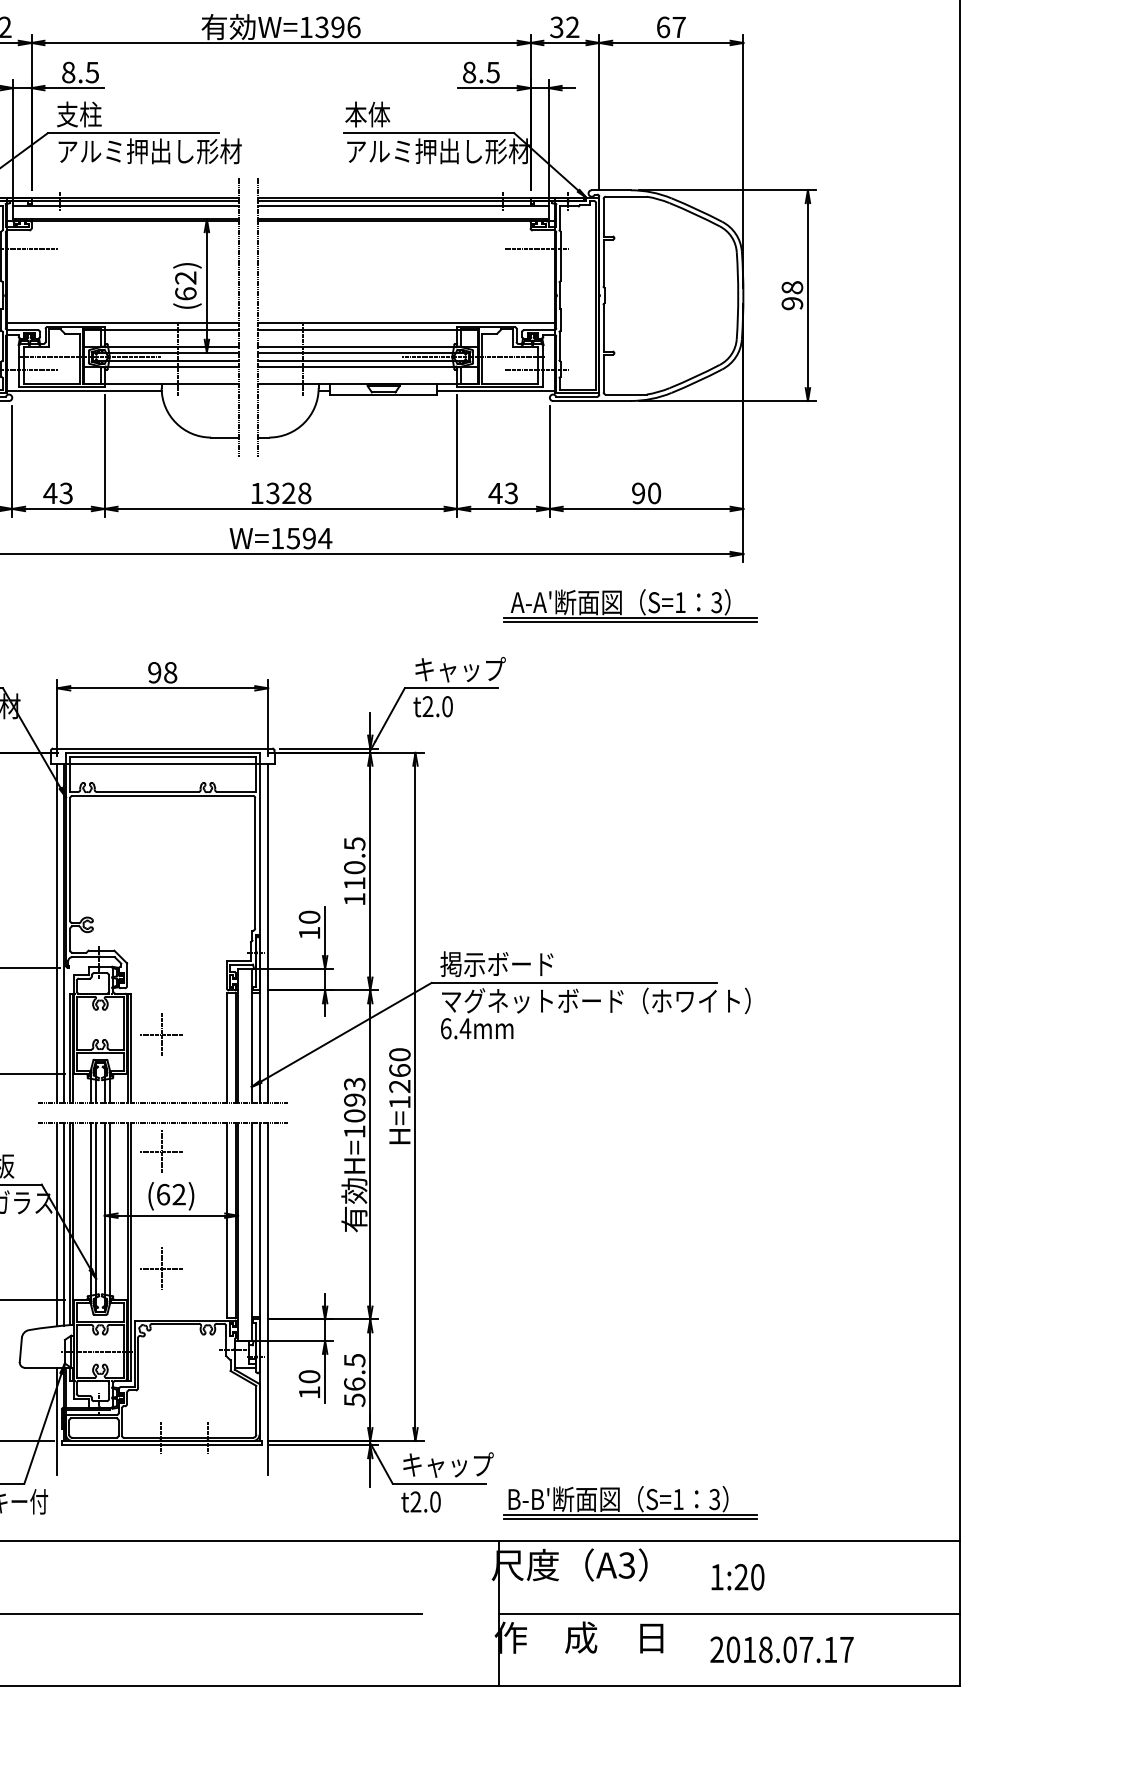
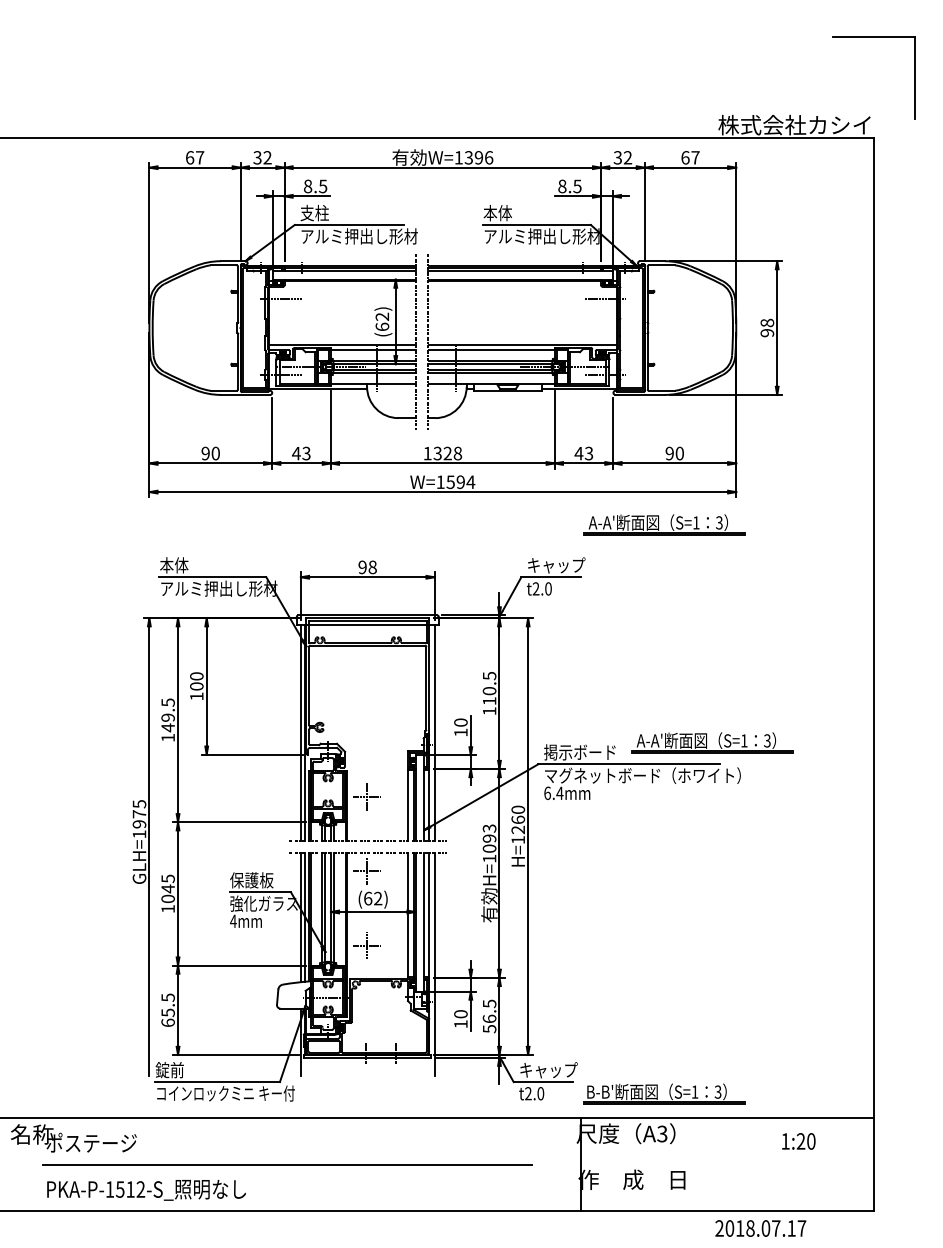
part: (705, 948) -> (712, 742), added
text: (737, 1577) -> (798, 1141), moved
line: (729, 1613) -> (727, 1164), removed
text: (781, 1649) -> (760, 1228), moved

